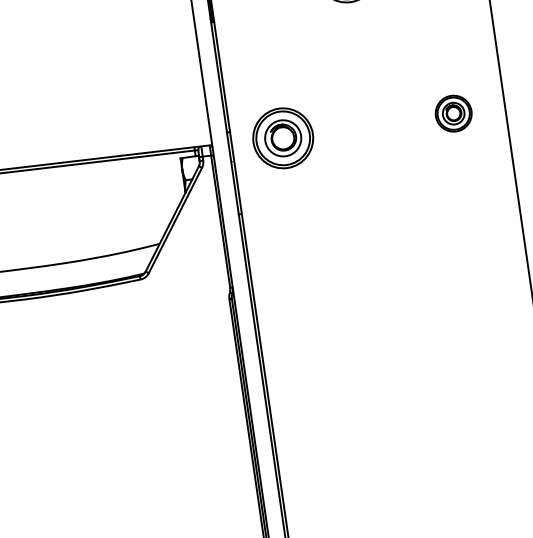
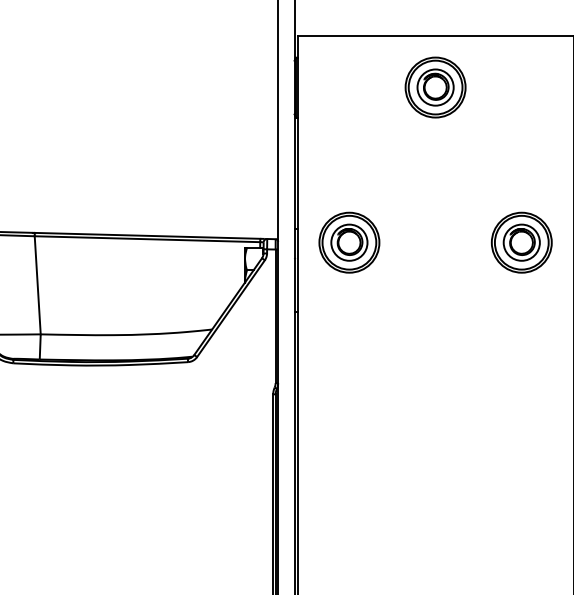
part: (453, 113) -> (521, 242), size x1.67

